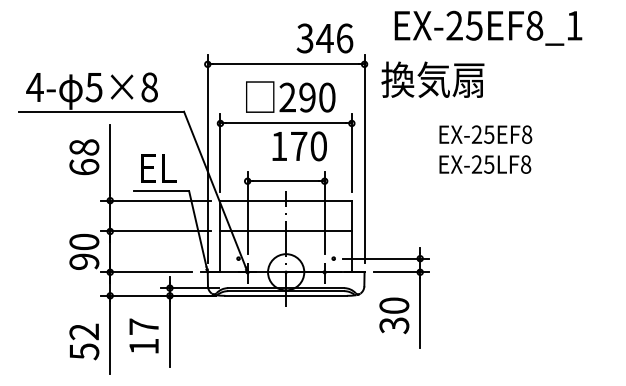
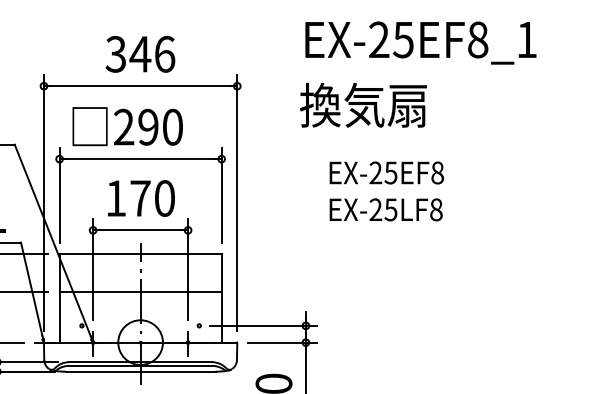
text: (488, 27) -> (420, 42), moved
text: (324, 38) -> (139, 54), moved
text: (432, 79) -> (362, 104), moved
text: (290, 96) -> (127, 125), moved
text: (299, 146) -> (141, 198), moved

